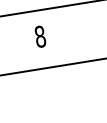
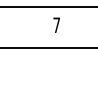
text: (40, 37) -> (56, 25), 8 -> 7

